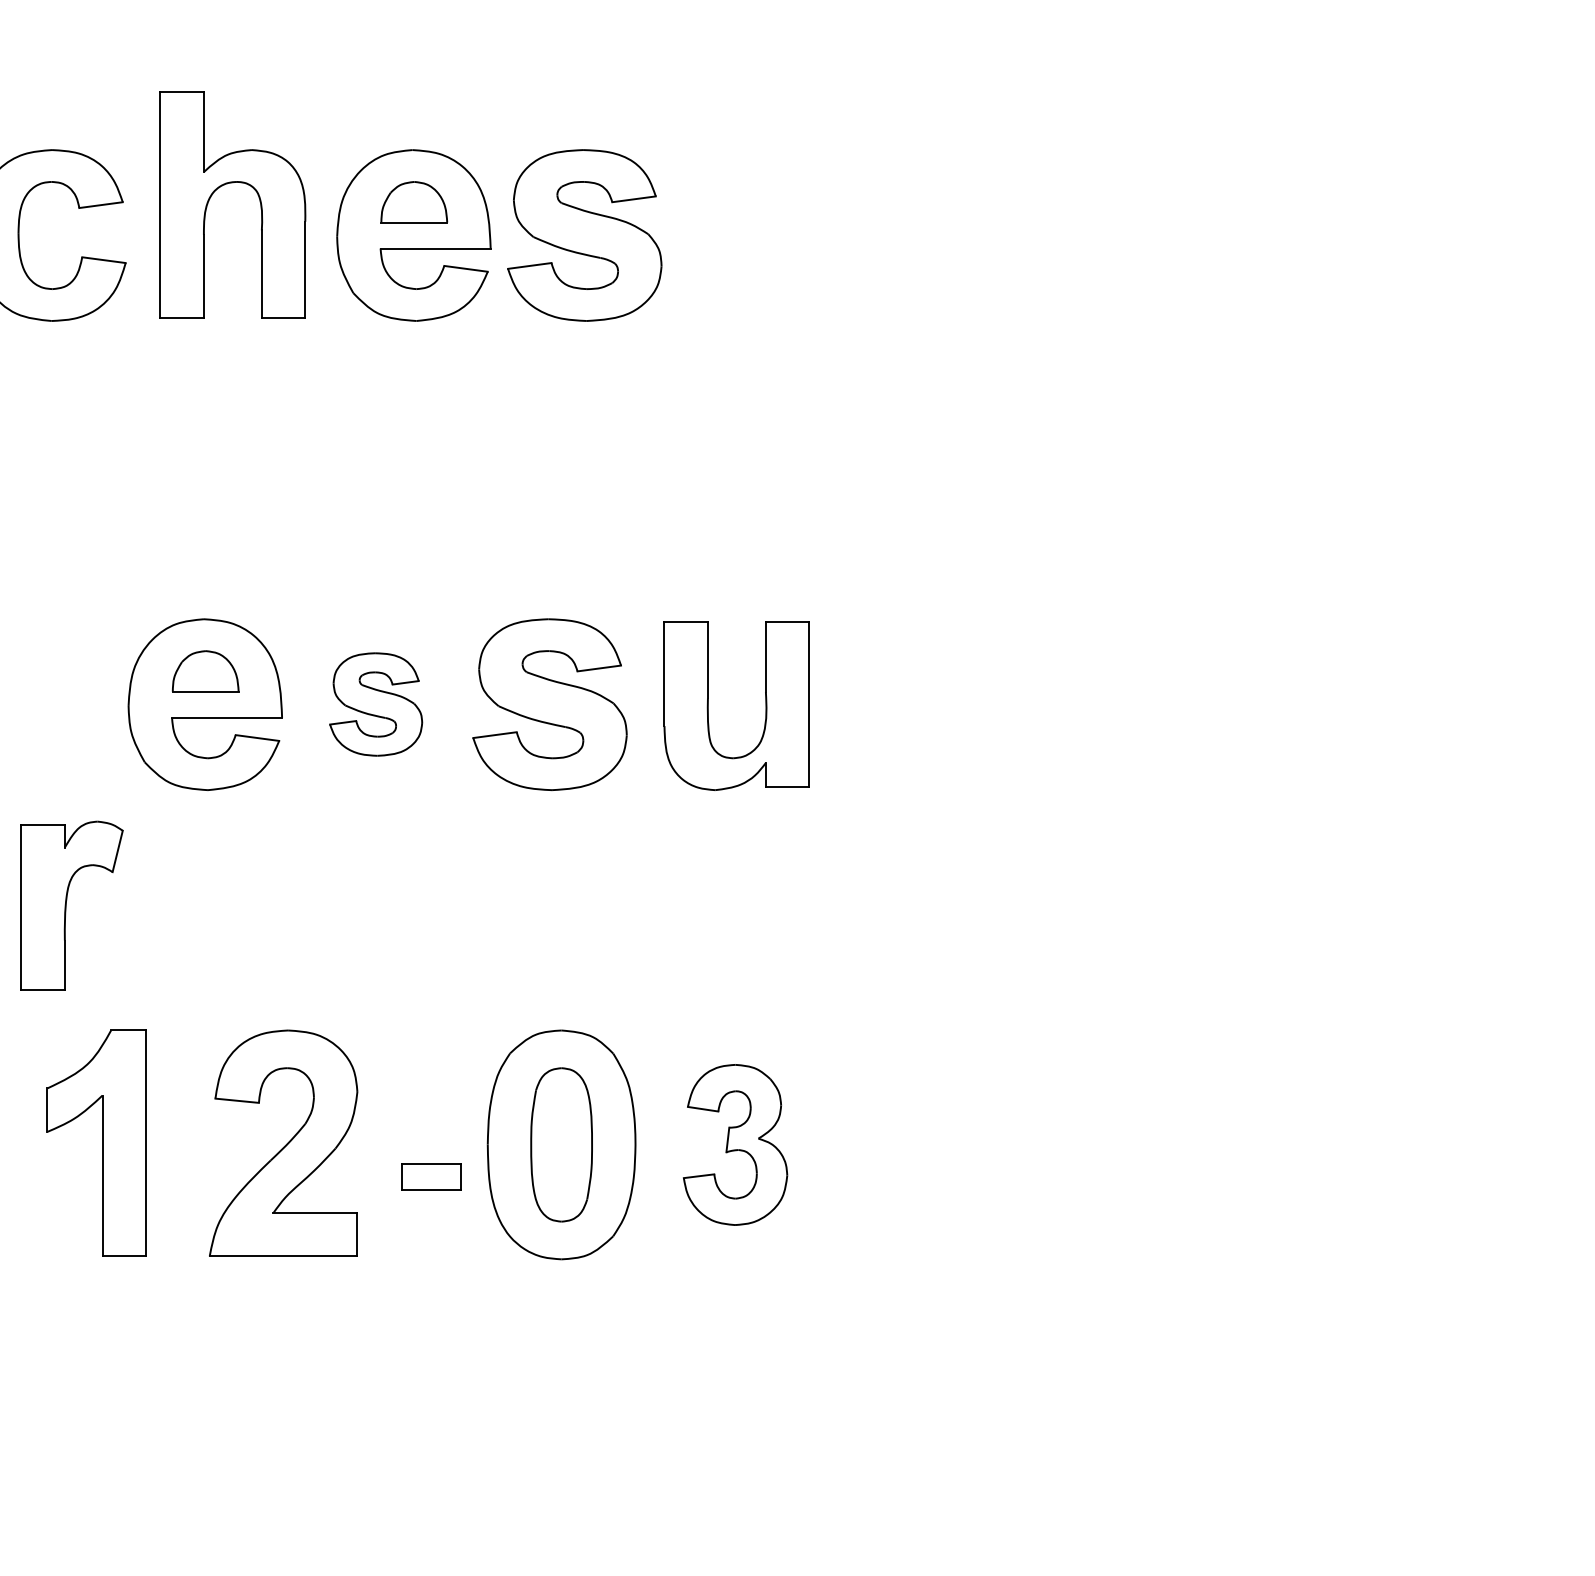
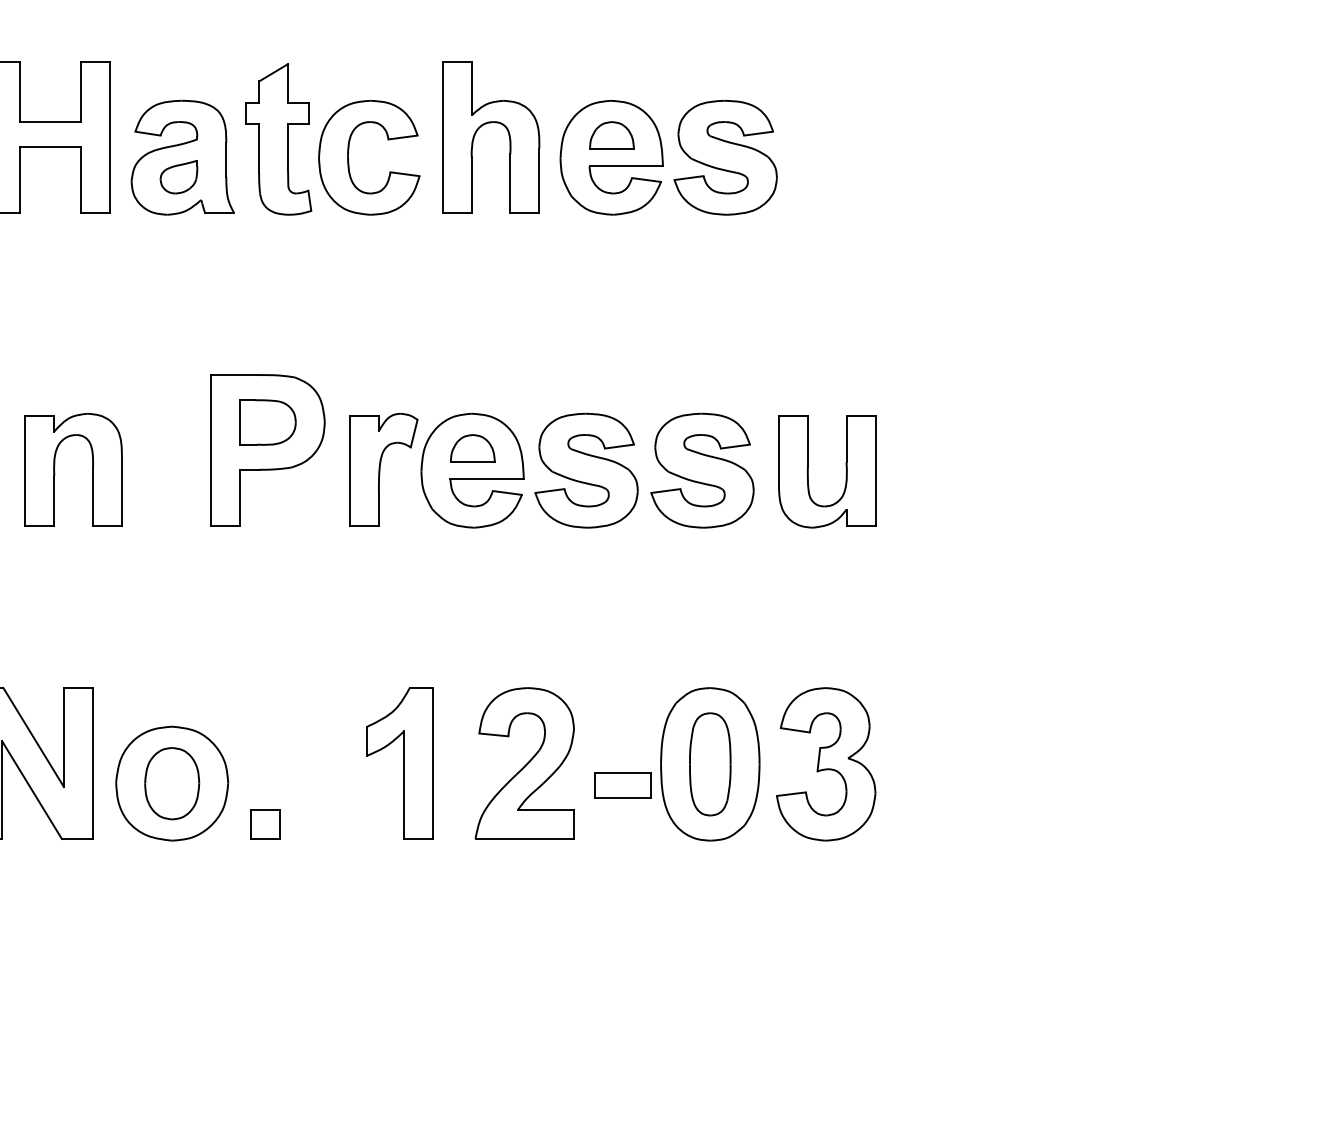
part: (376, 704) -> (586, 470), size x1.67
part: (71, 905) -> (383, 469), moved
part: (735, 1145) -> (826, 764), size x1.43
part: (430, 1176) -> (622, 785), size x1.43

